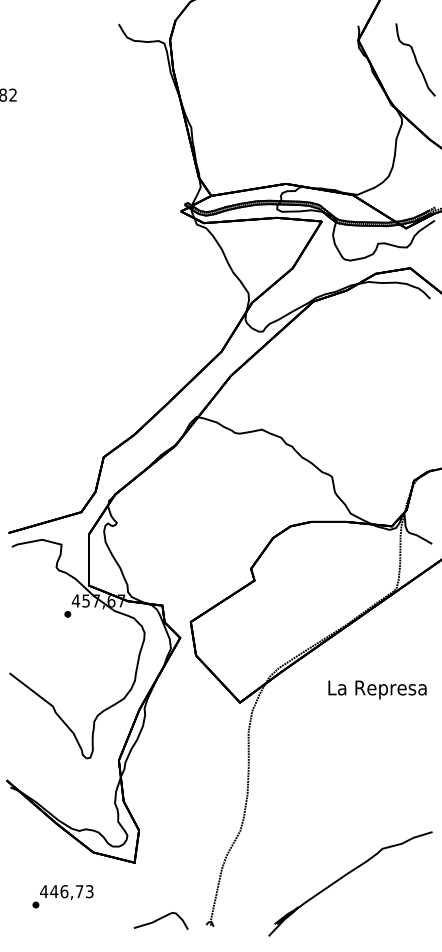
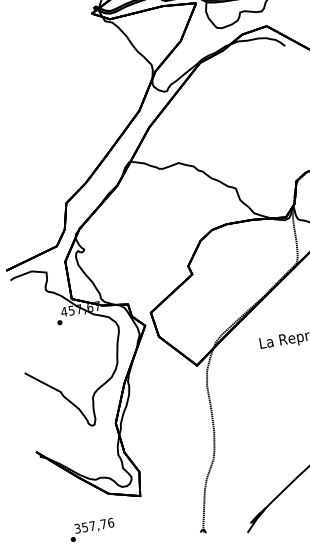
text: (66, 891) -> (93, 525), 446,73 -> 357,76
curve: (160, 919) -> (166, 534), removed

